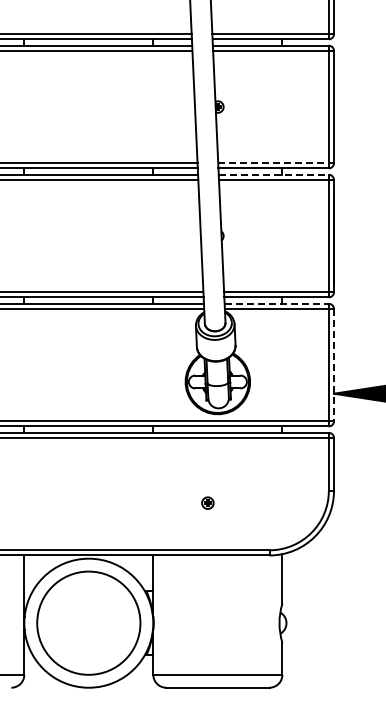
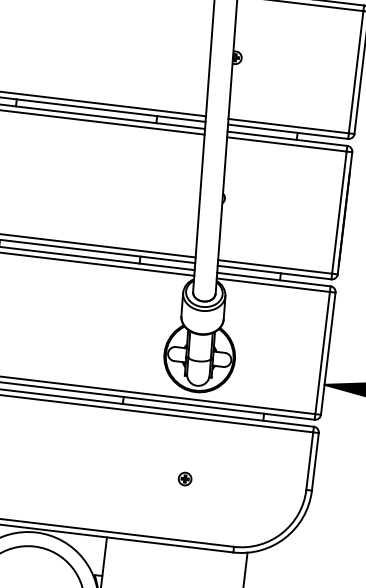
line: (274, 163) -> (289, 126), dashed -> solid
line: (274, 174) -> (288, 138), dashed -> solid
line: (277, 303) -> (274, 279), dashed -> solid
line: (334, 365) -> (328, 354), dashed -> solid
part: (207, 502) -> (184, 478), moved

